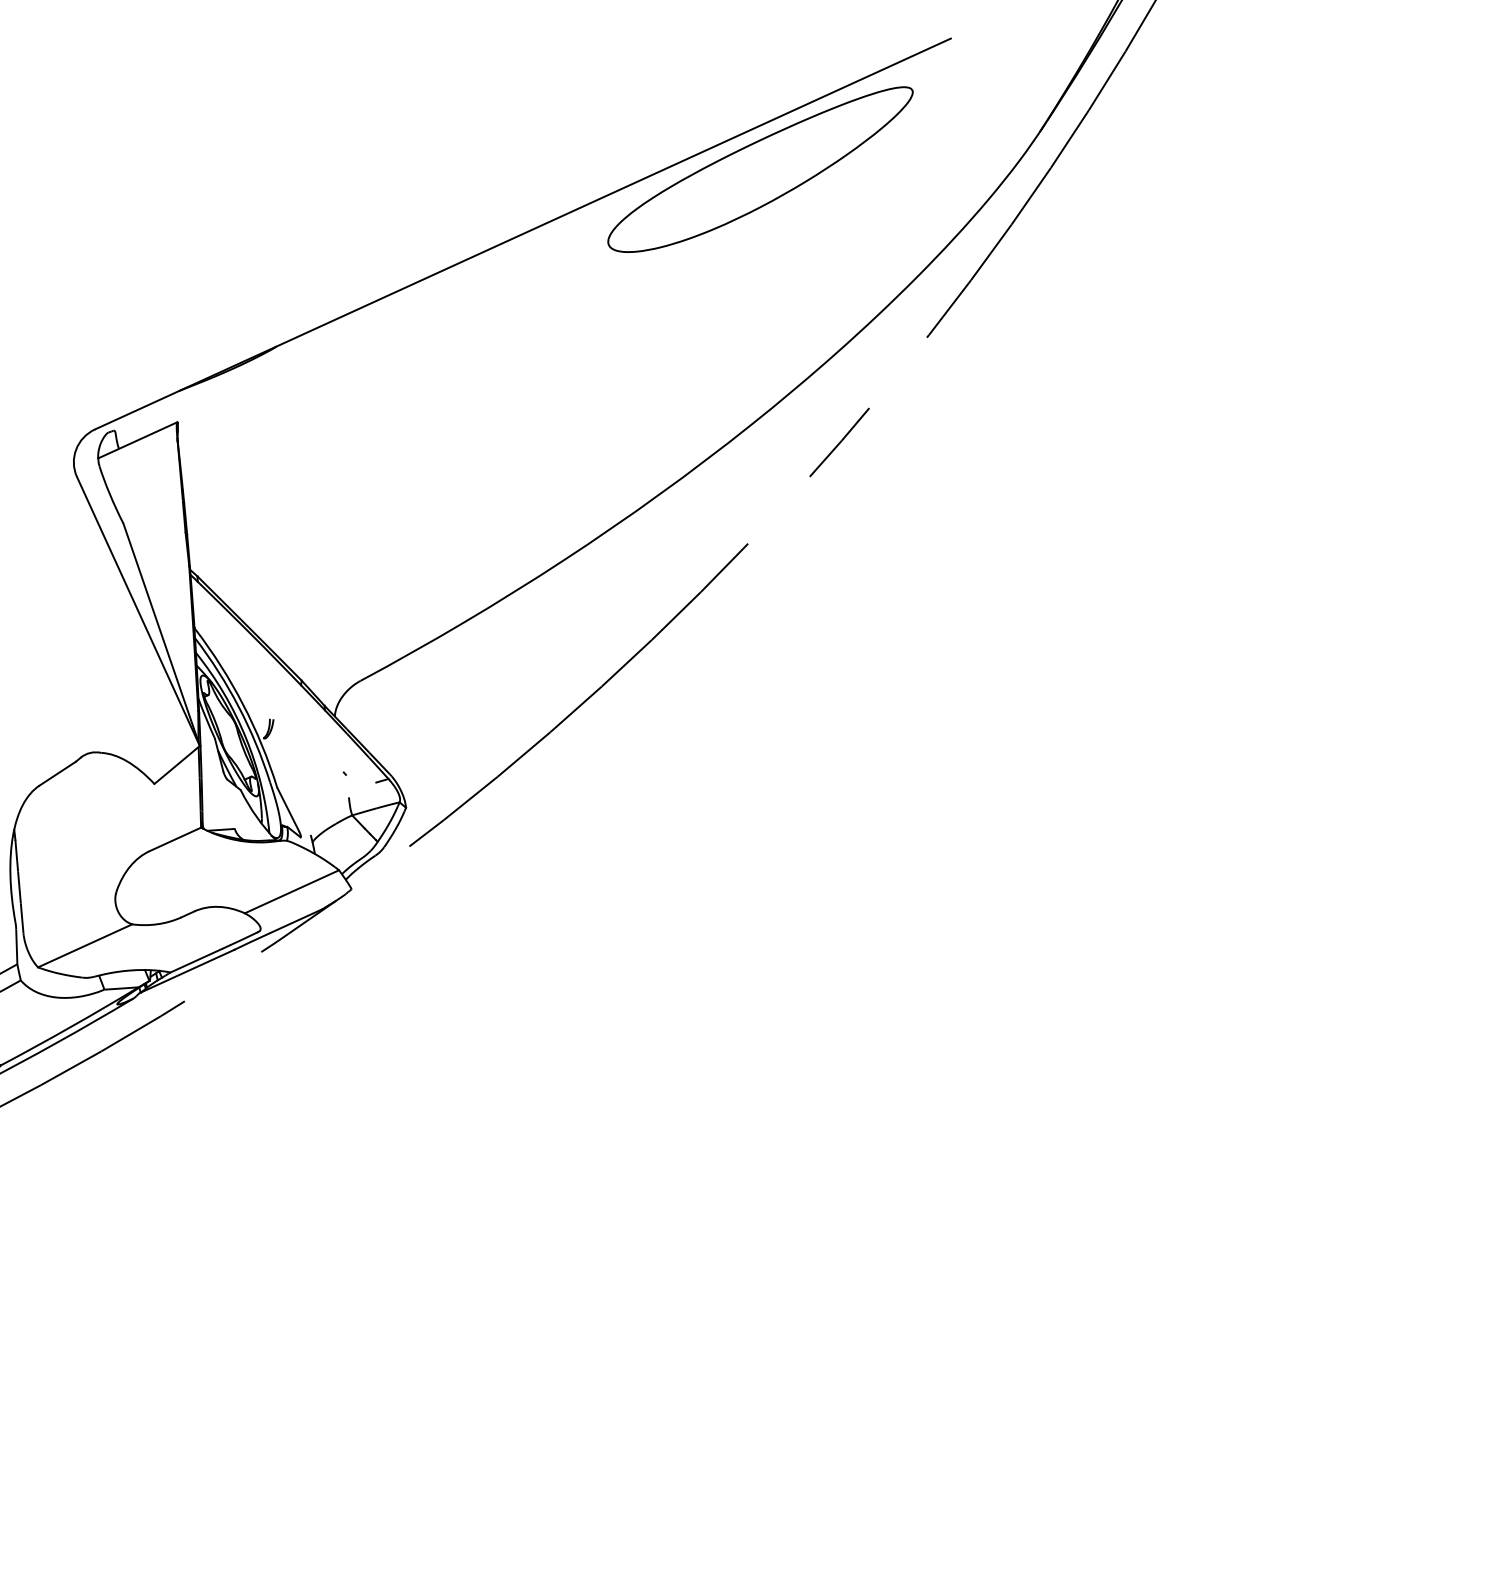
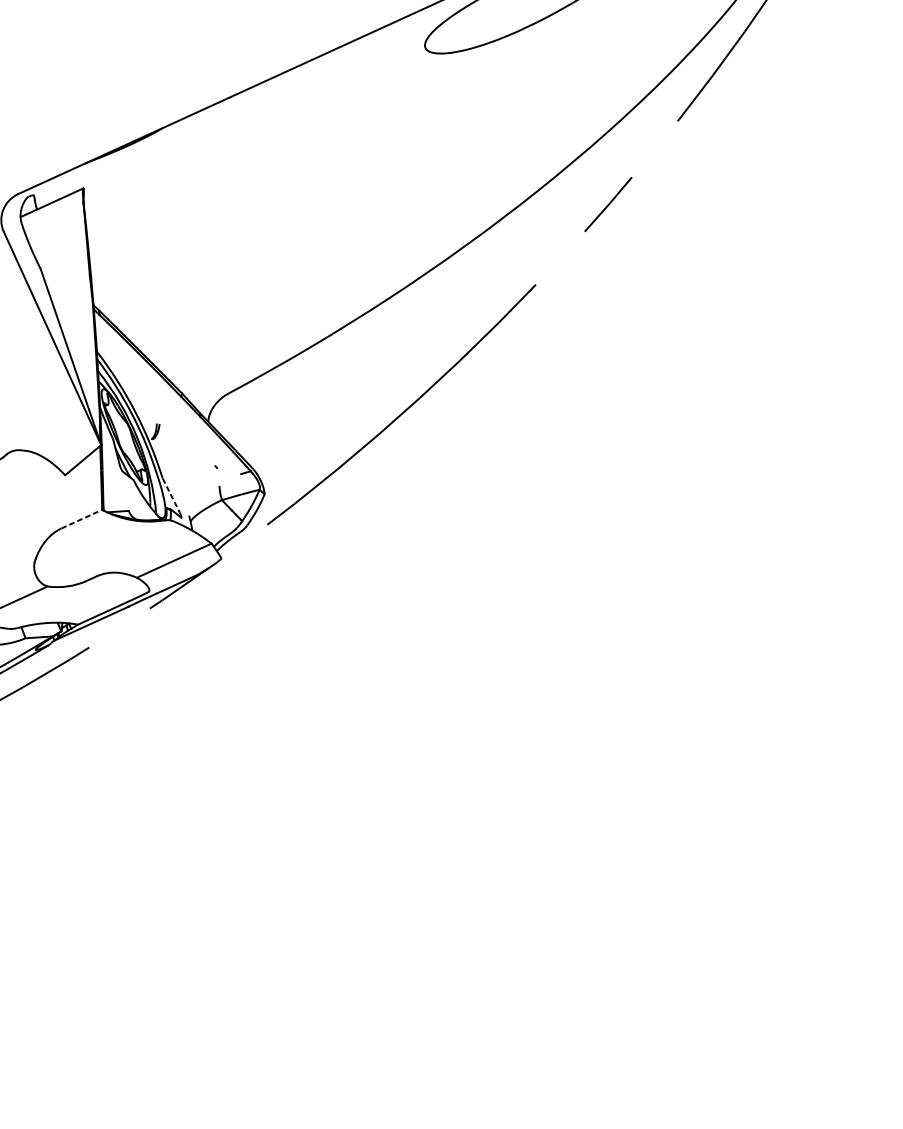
line: (288, 809) -> (171, 495), solid -> dashed
line: (175, 839) -> (81, 519), solid -> dashed

